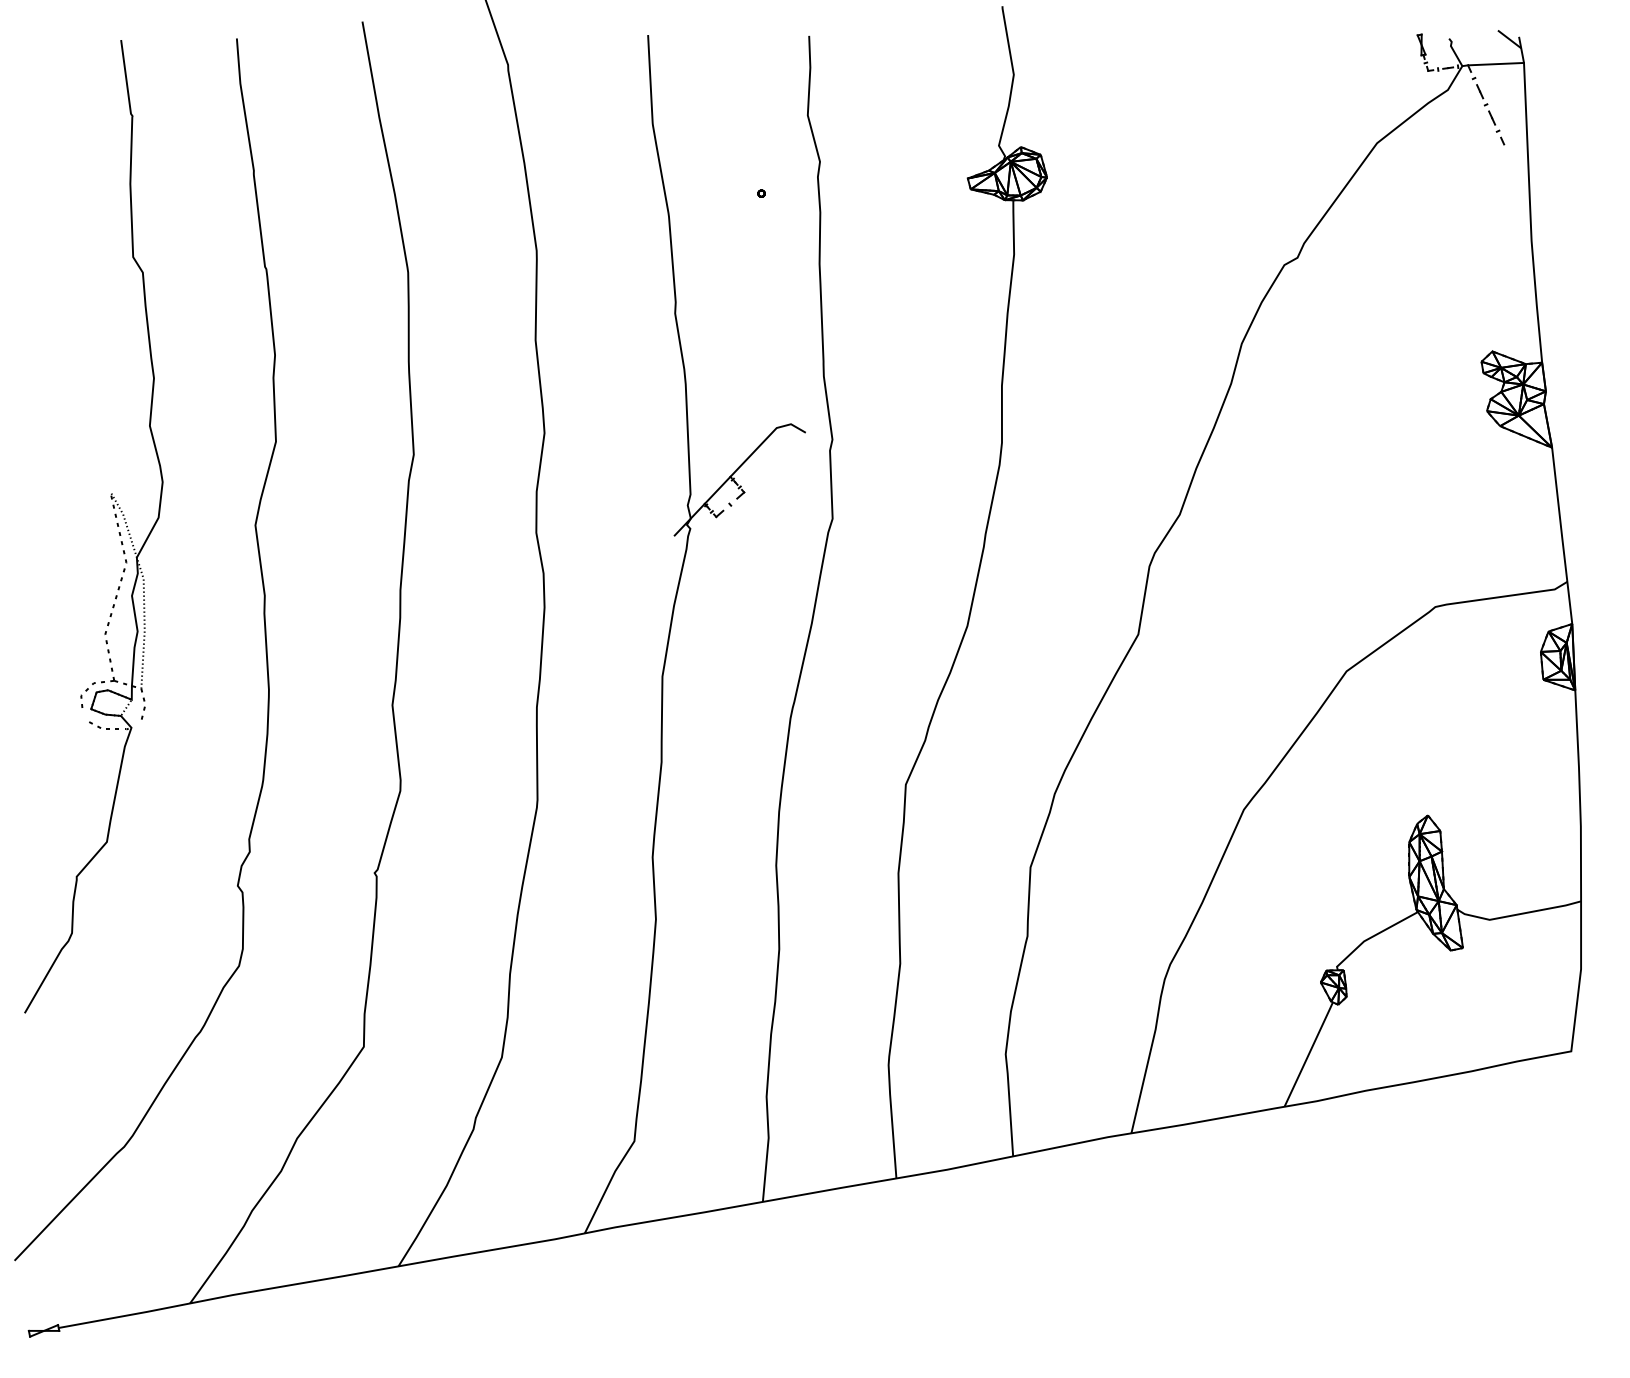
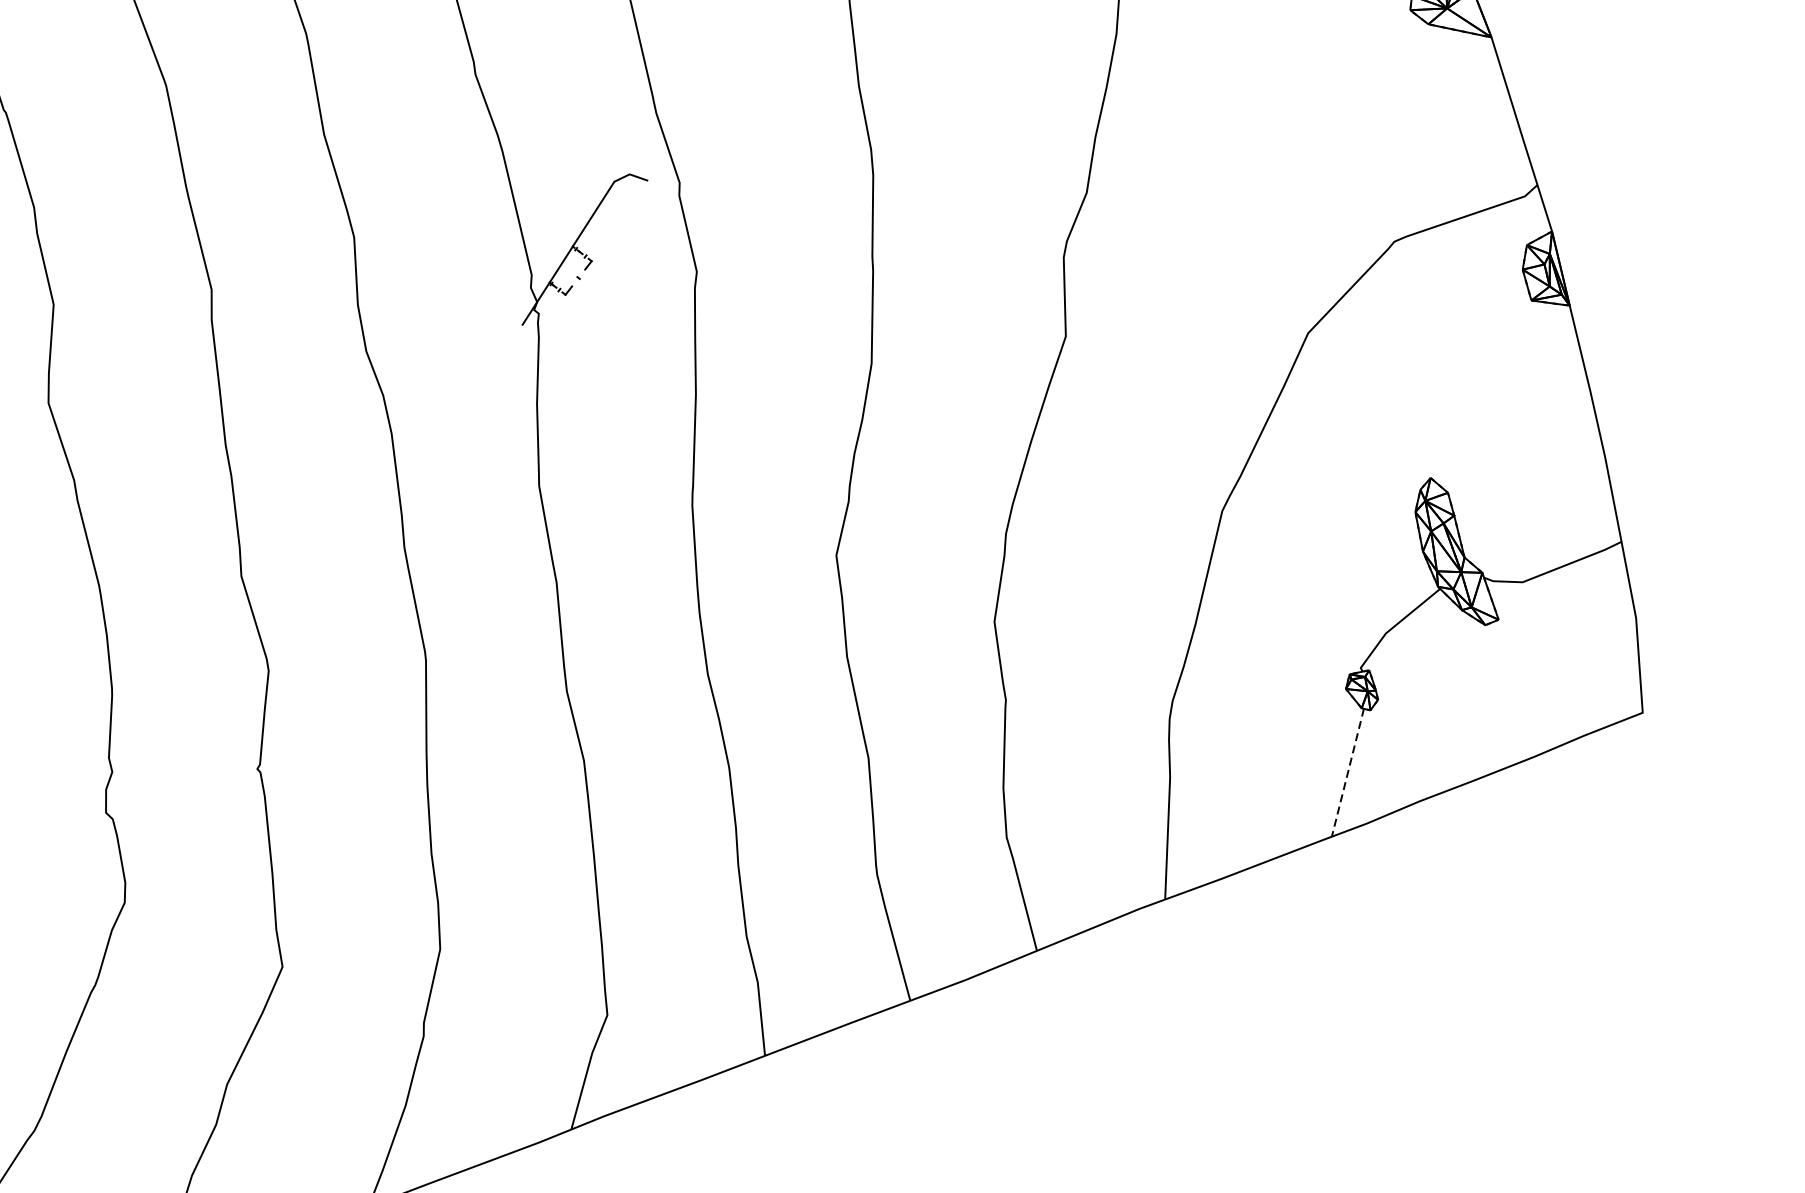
line: (1308, 1055) -> (1347, 773), solid -> dashed

